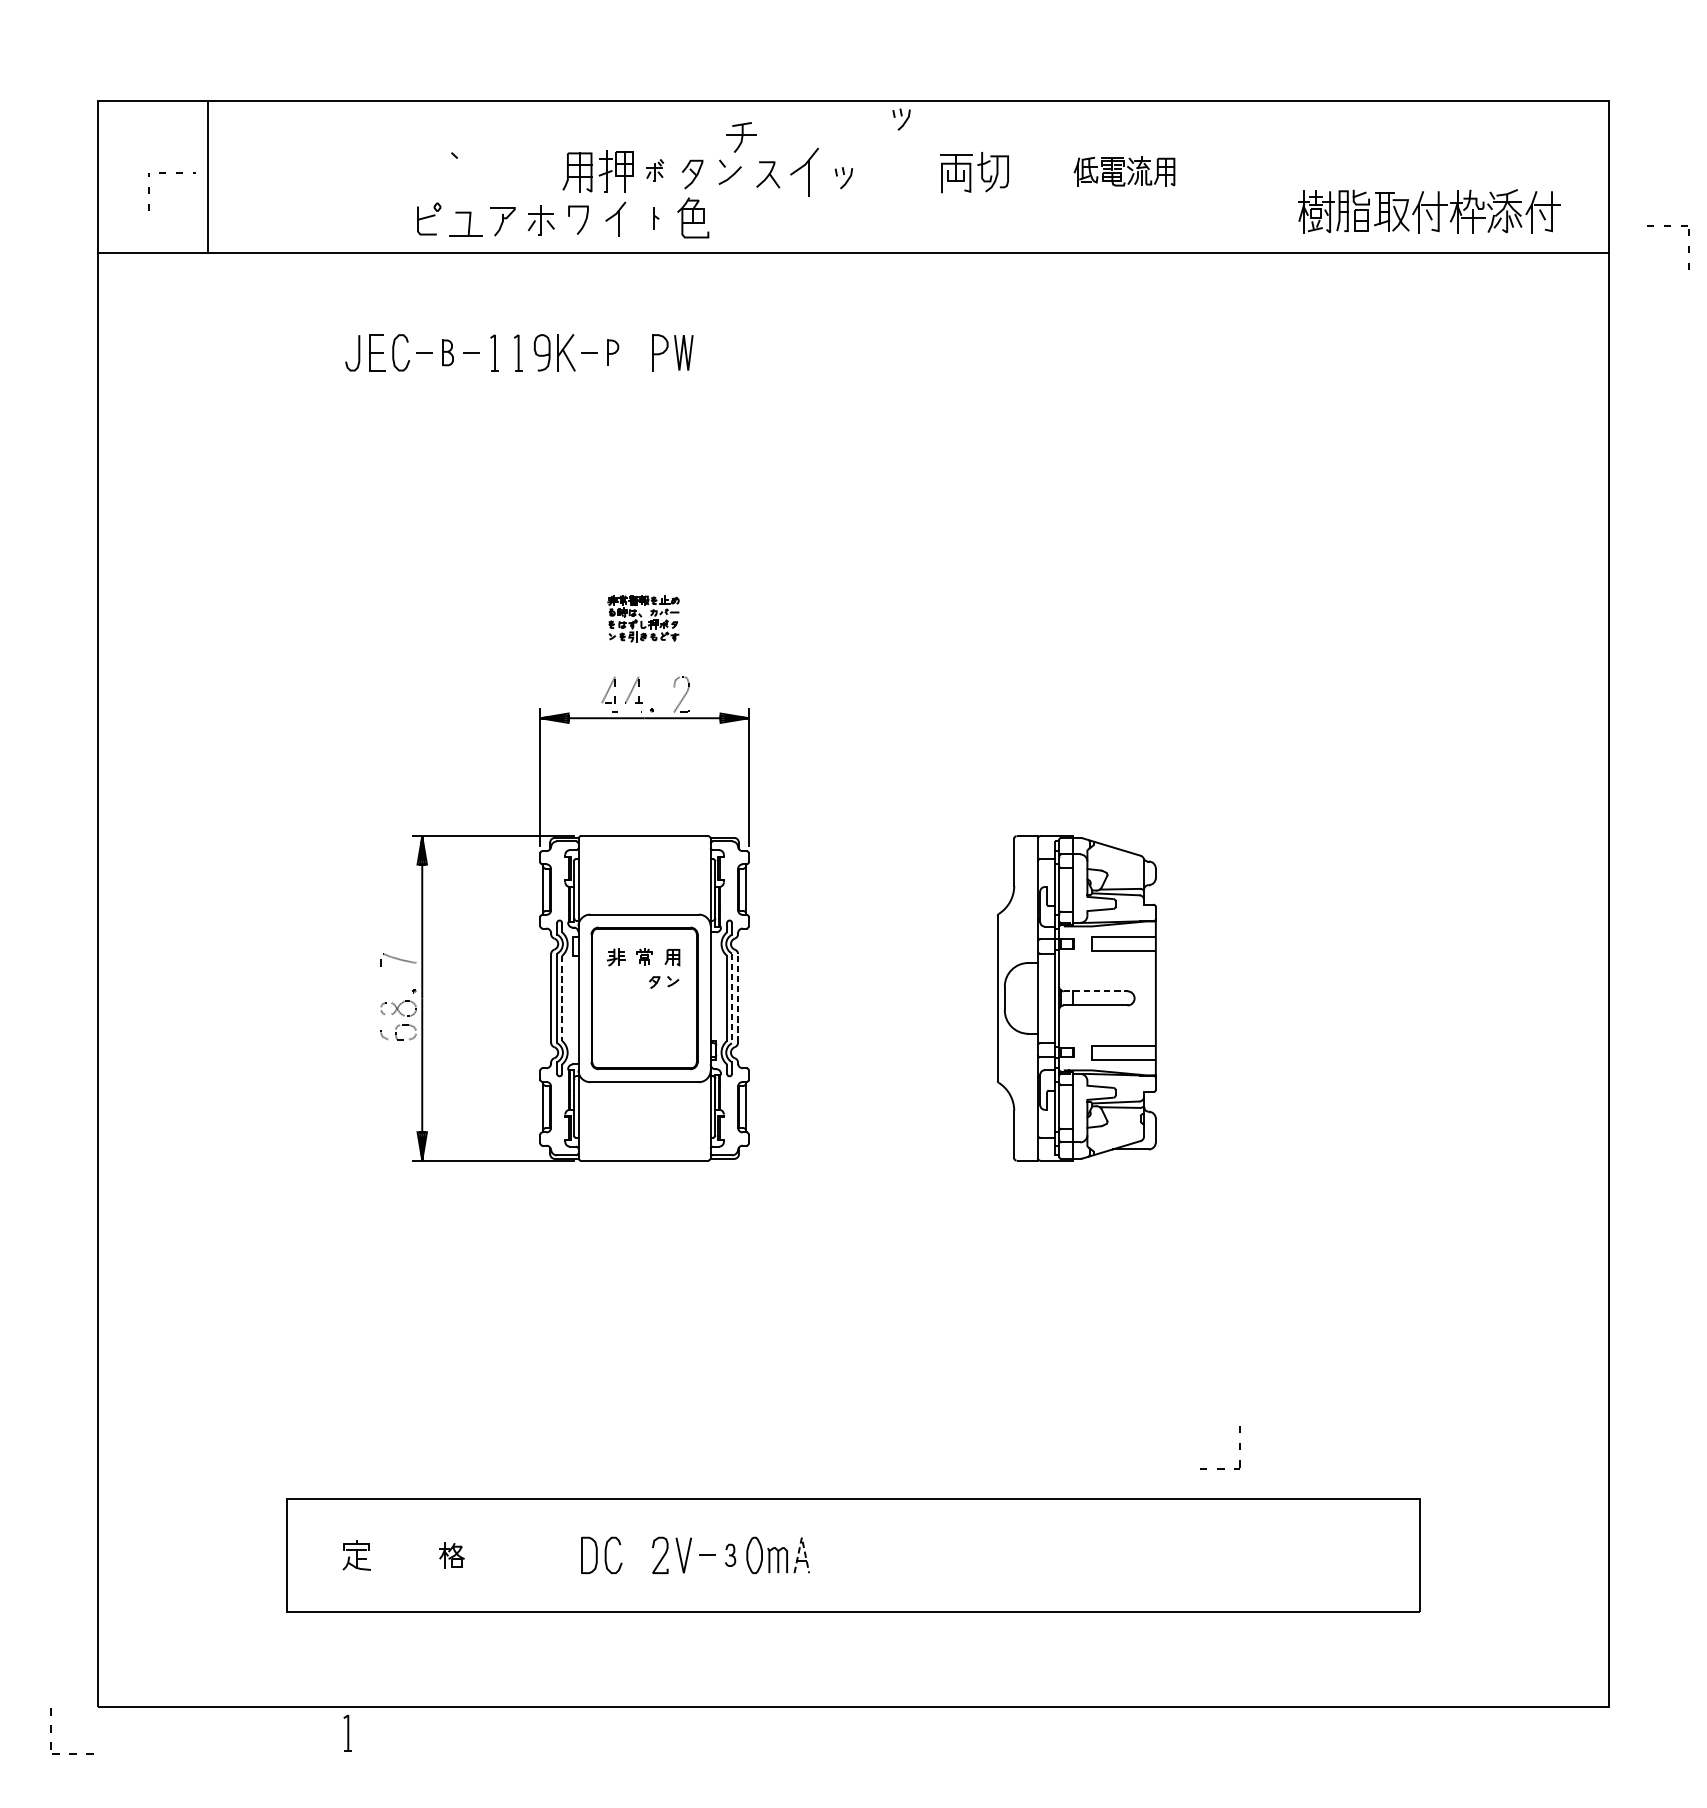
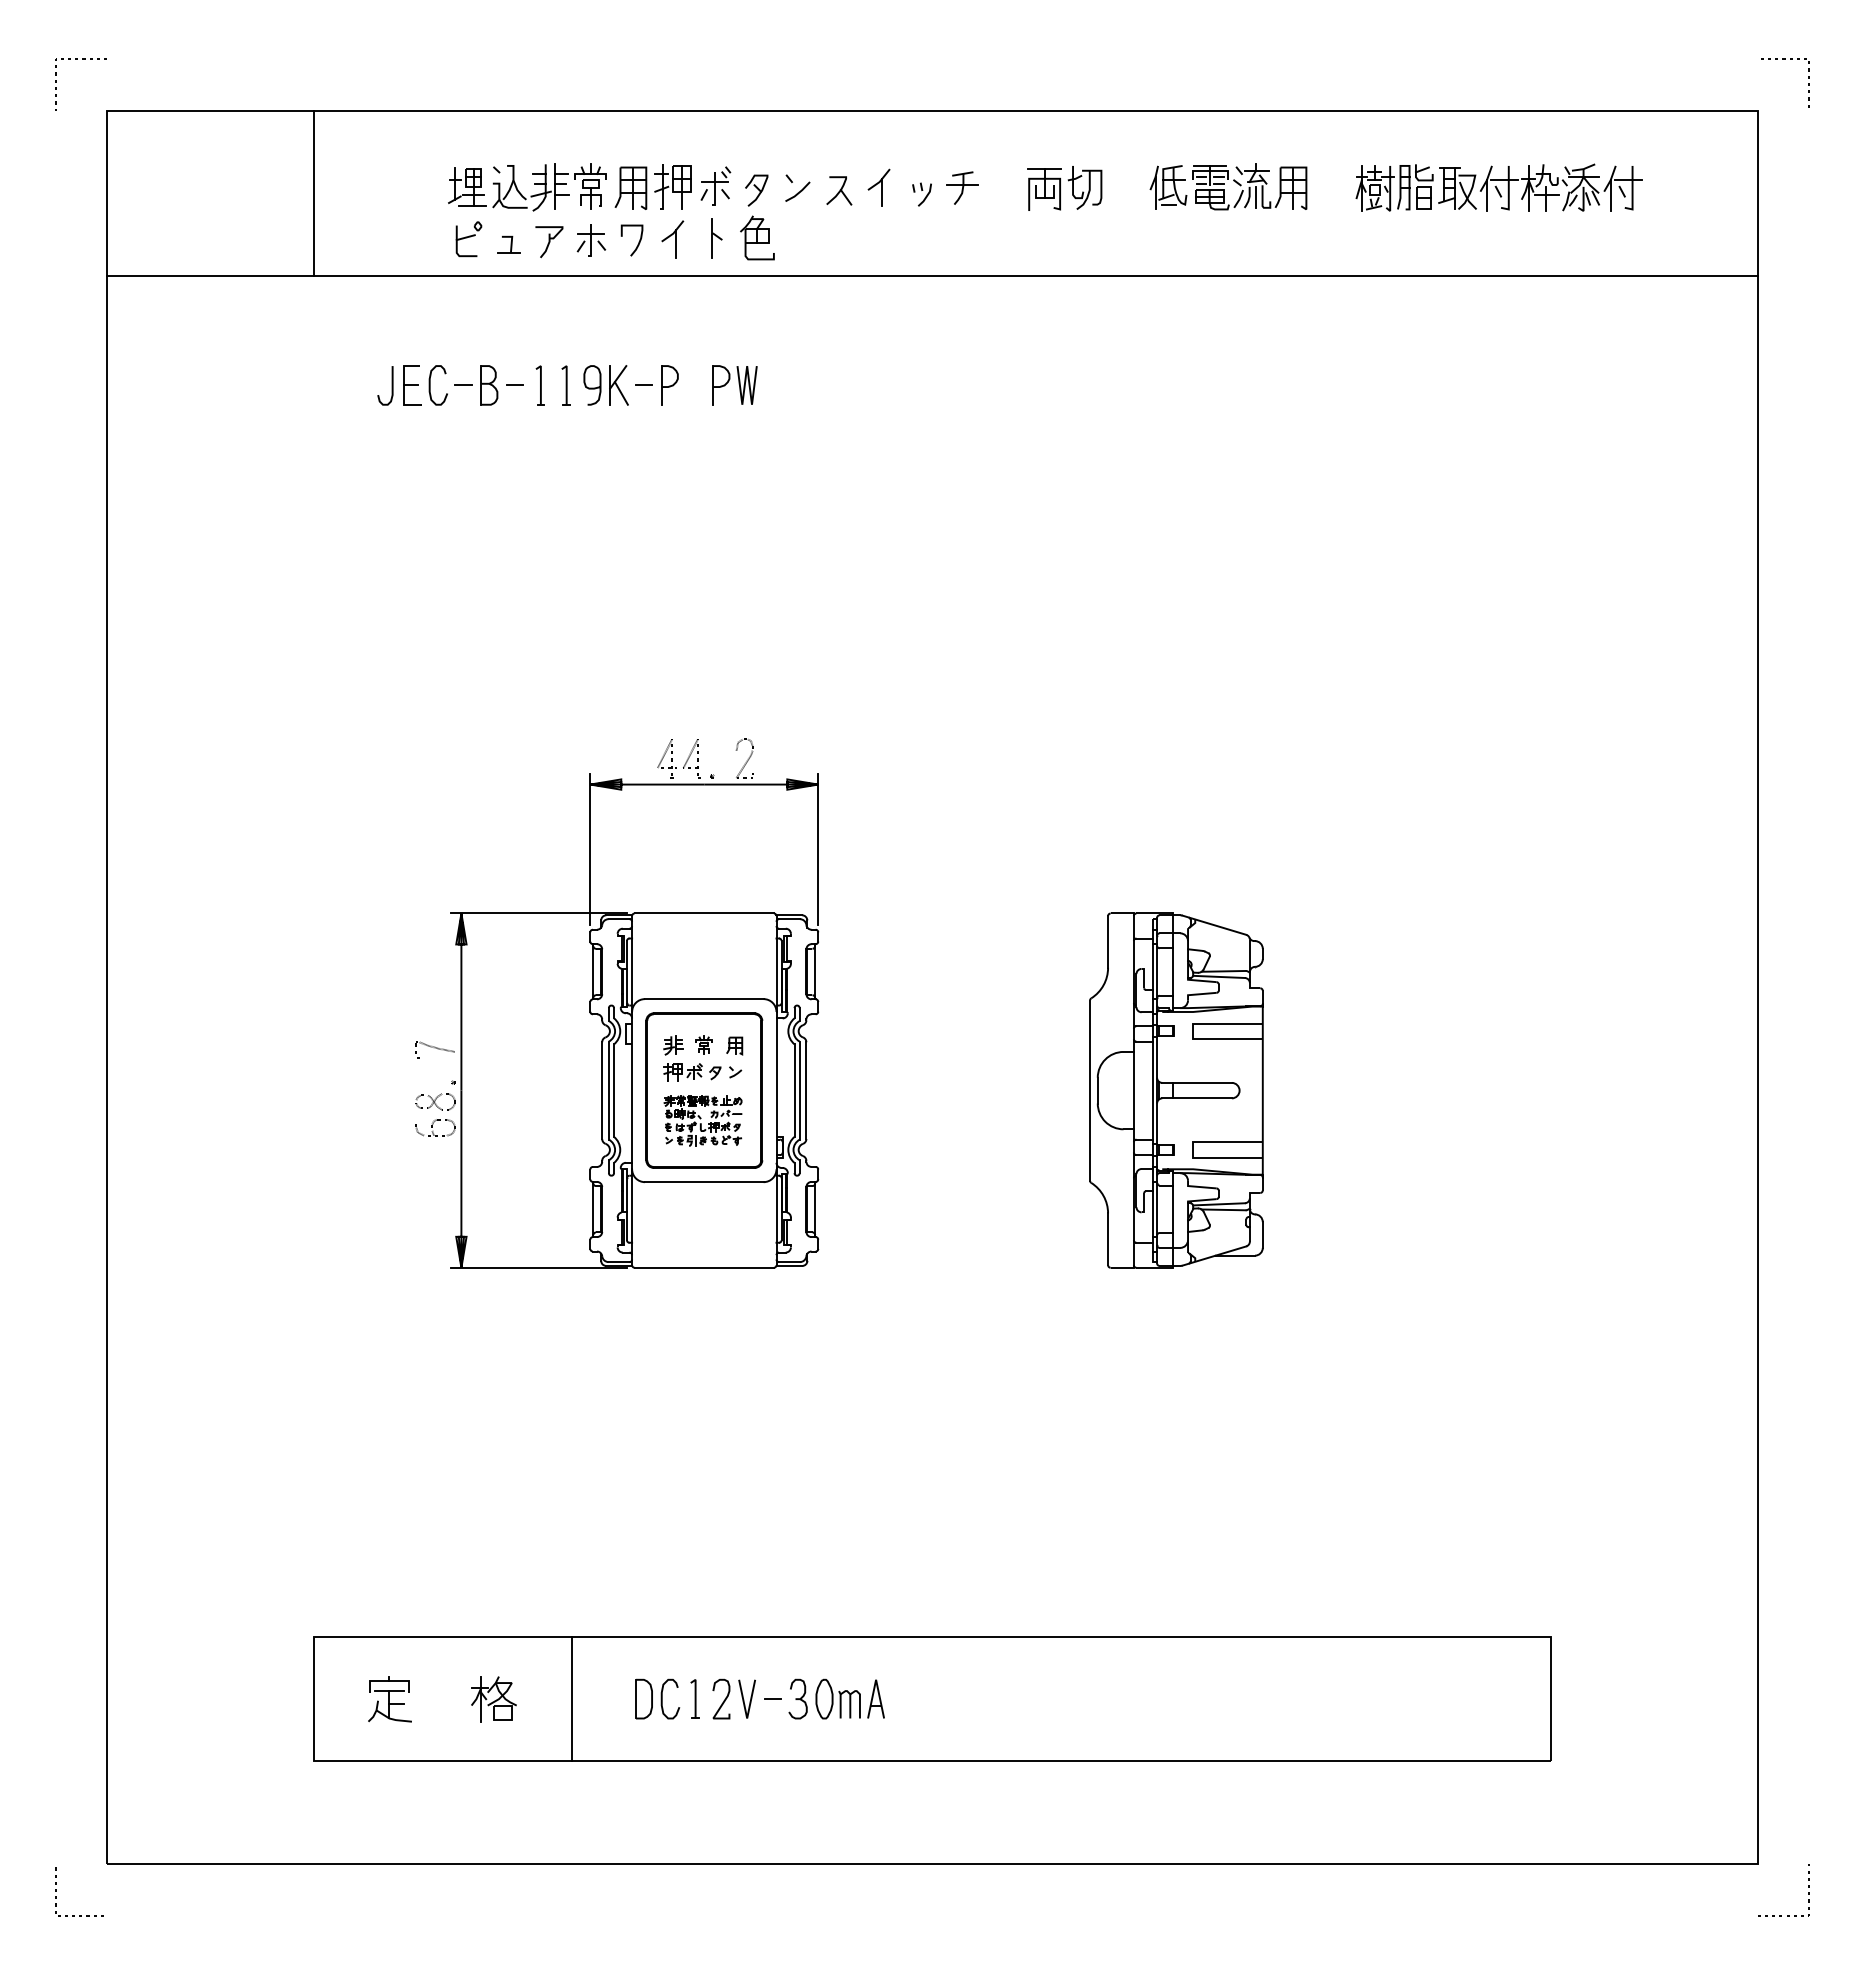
part: (901, 119) -> (984, 130), removed
part: (741, 136) -> (962, 187), moved
part: (489, 168) -> (534, 184), added
part: (654, 169) -> (715, 185), size x1.67
part: (1124, 170) -> (1228, 186), size x1.43
part: (804, 171) -> (878, 187), size x0.71
line: (208, 176) -> (313, 192), moved
line: (149, 194) -> (56, 82), moved
part: (1429, 211) -> (1498, 187), moved
part: (655, 218) -> (716, 238), size x1.67
part: (465, 223) -> (508, 244), size x0.62
line: (1667, 226) -> (1785, 59), moved
part: (447, 352) -> (489, 385), size x1.43
part: (612, 352) -> (669, 385), size x1.43
part: (642, 618) -> (702, 1120), moved
part: (624, 981) -> (682, 1072), added
line: (1096, 990) -> (1197, 1082), dashed -> solid
line: (738, 998) -> (806, 1090), dashed -> solid
line: (562, 999) -> (614, 1091), dashed -> solid
line: (731, 999) -> (799, 1091), dashed -> solid
line: (1239, 1447) -> (1808, 1892), moved
line: (802, 1537) -> (876, 1679), dashed -> solid
part: (729, 1554) -> (797, 1698), size x1.67
part: (356, 1555) -> (389, 1699), size x1.43
part: (451, 1555) -> (493, 1699), size x1.67
line: (523, 1555) -> (571, 1699), added
part: (347, 1732) -> (694, 1698), moved

